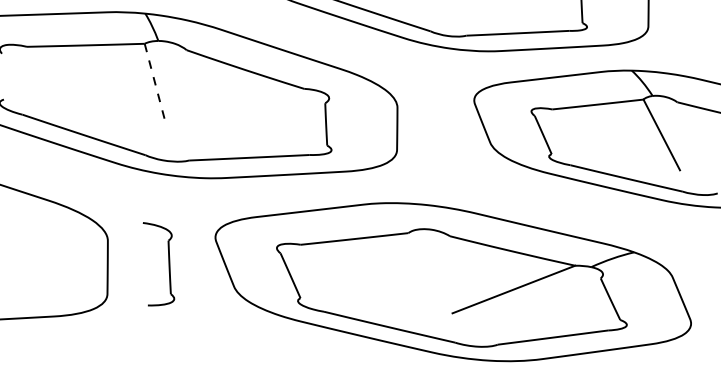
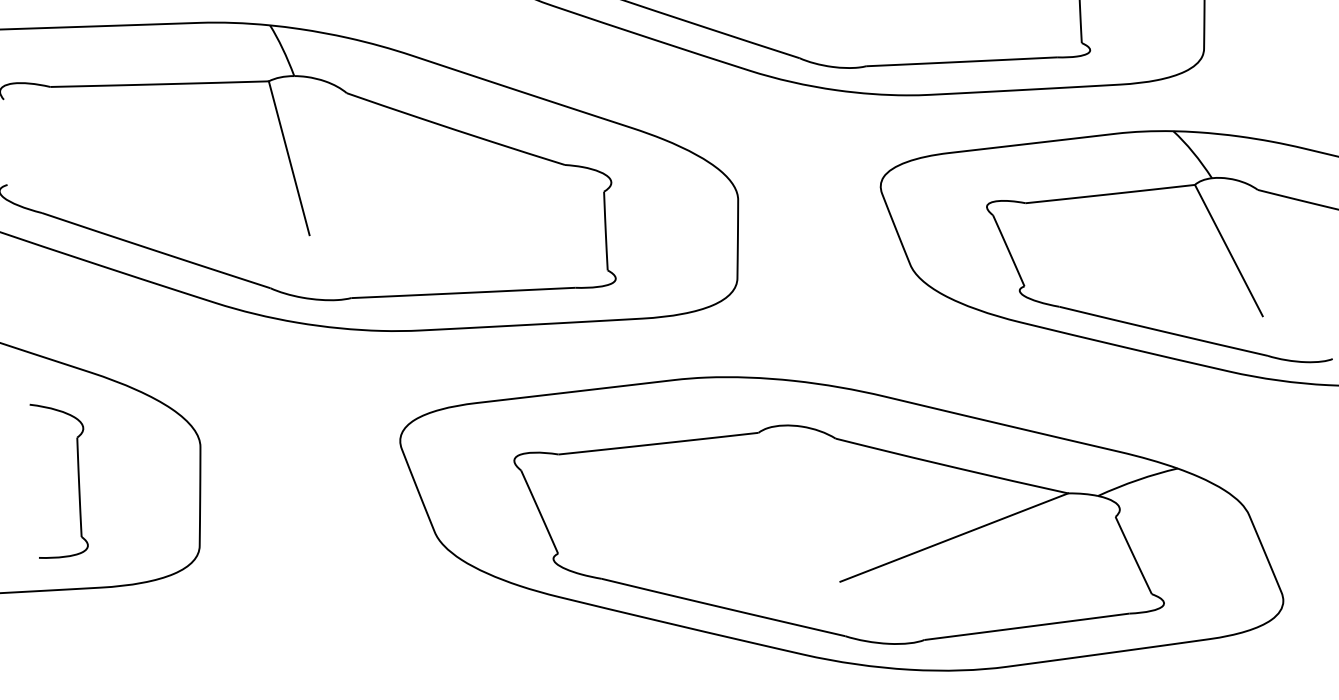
line: (155, 85) -> (288, 158), dashed -> solid
part: (168, 264) -> (77, 481), moved

